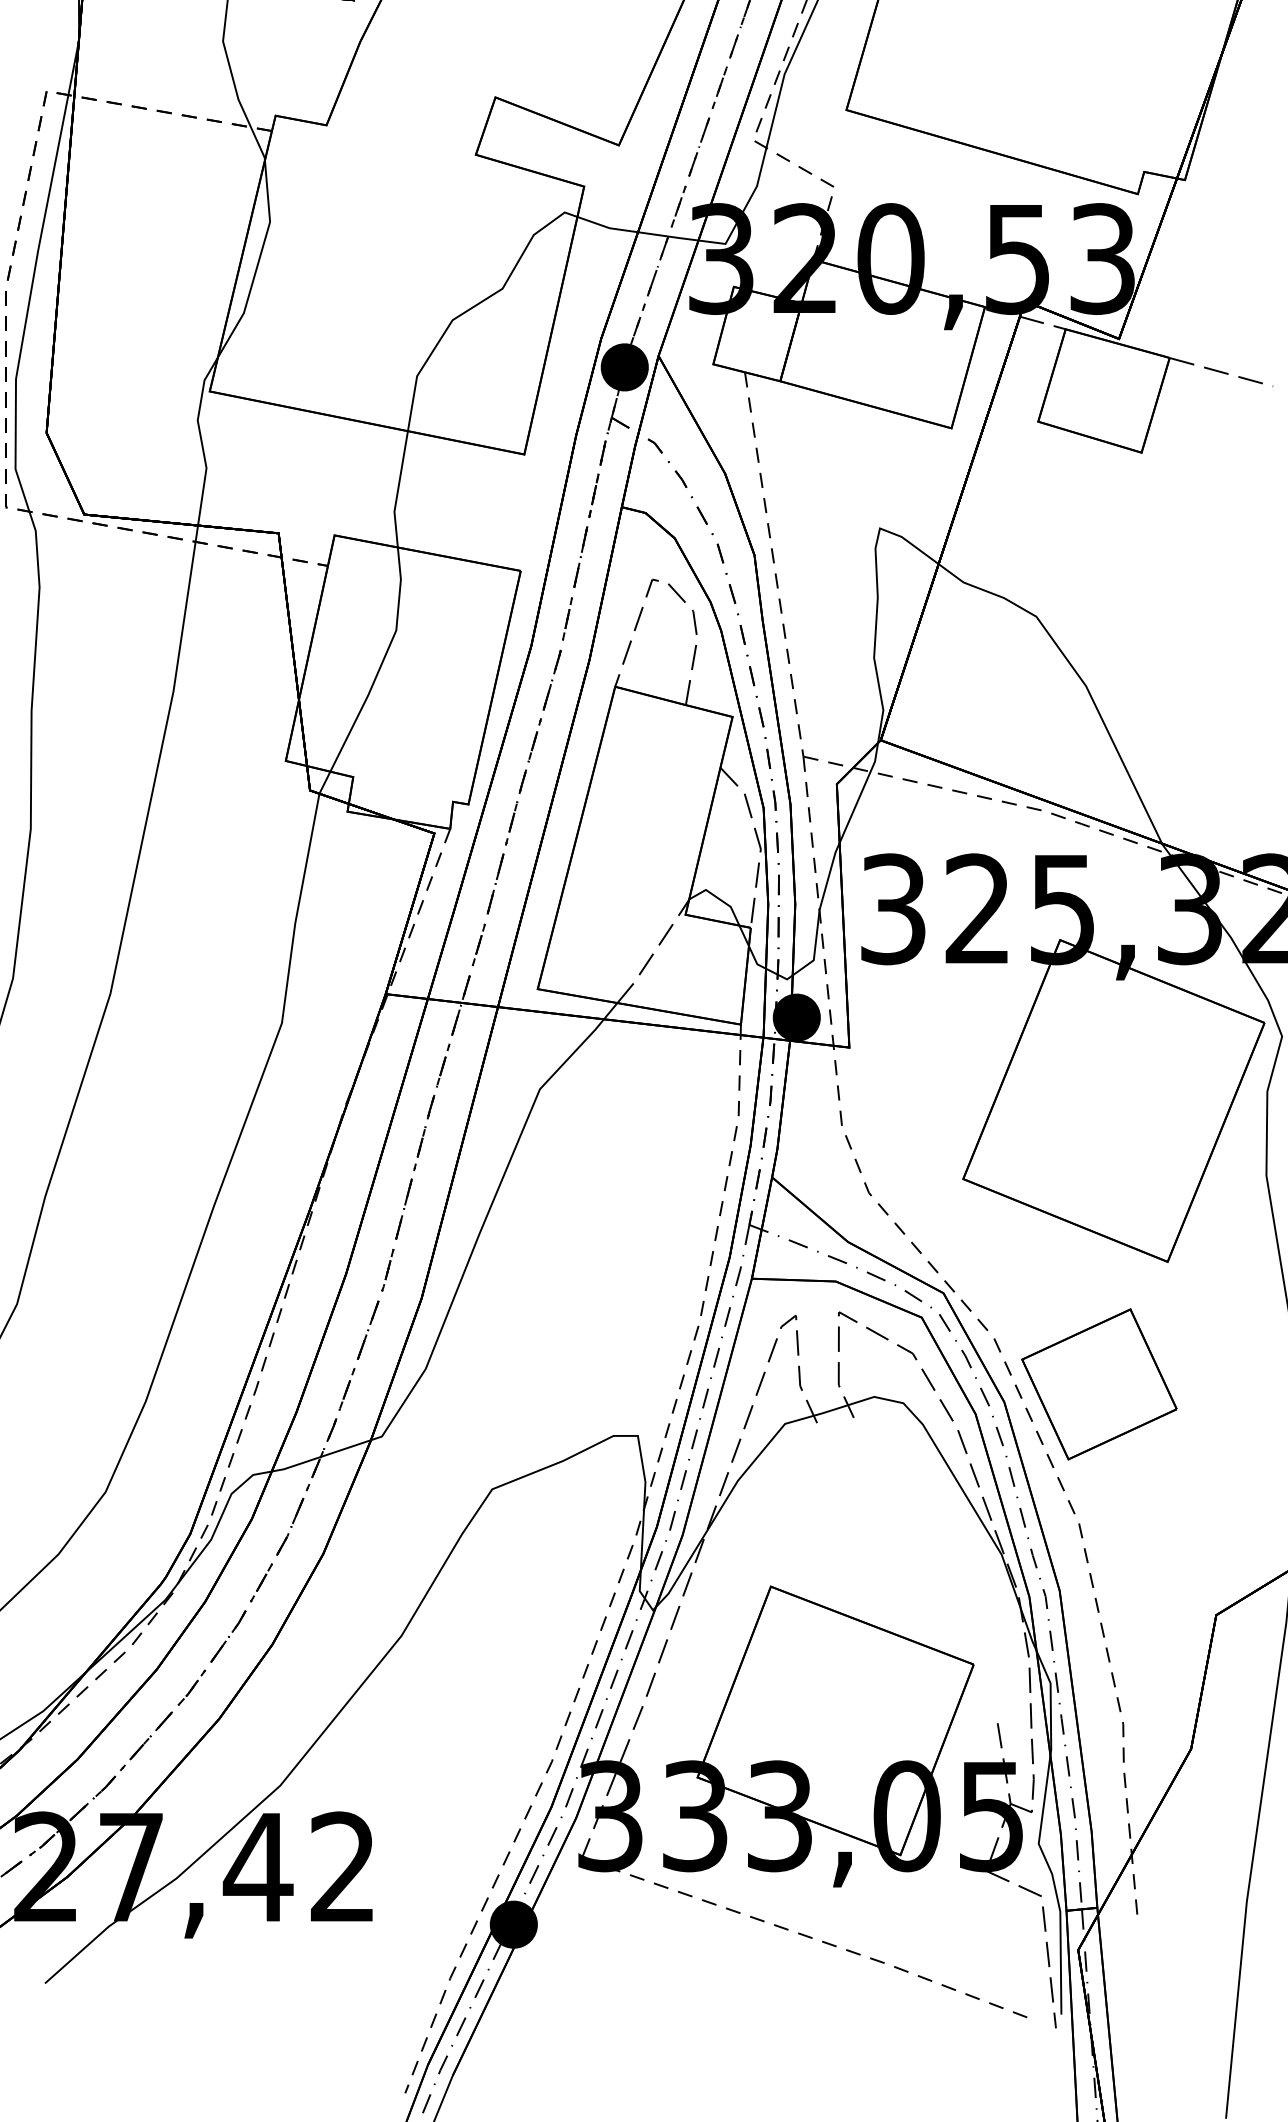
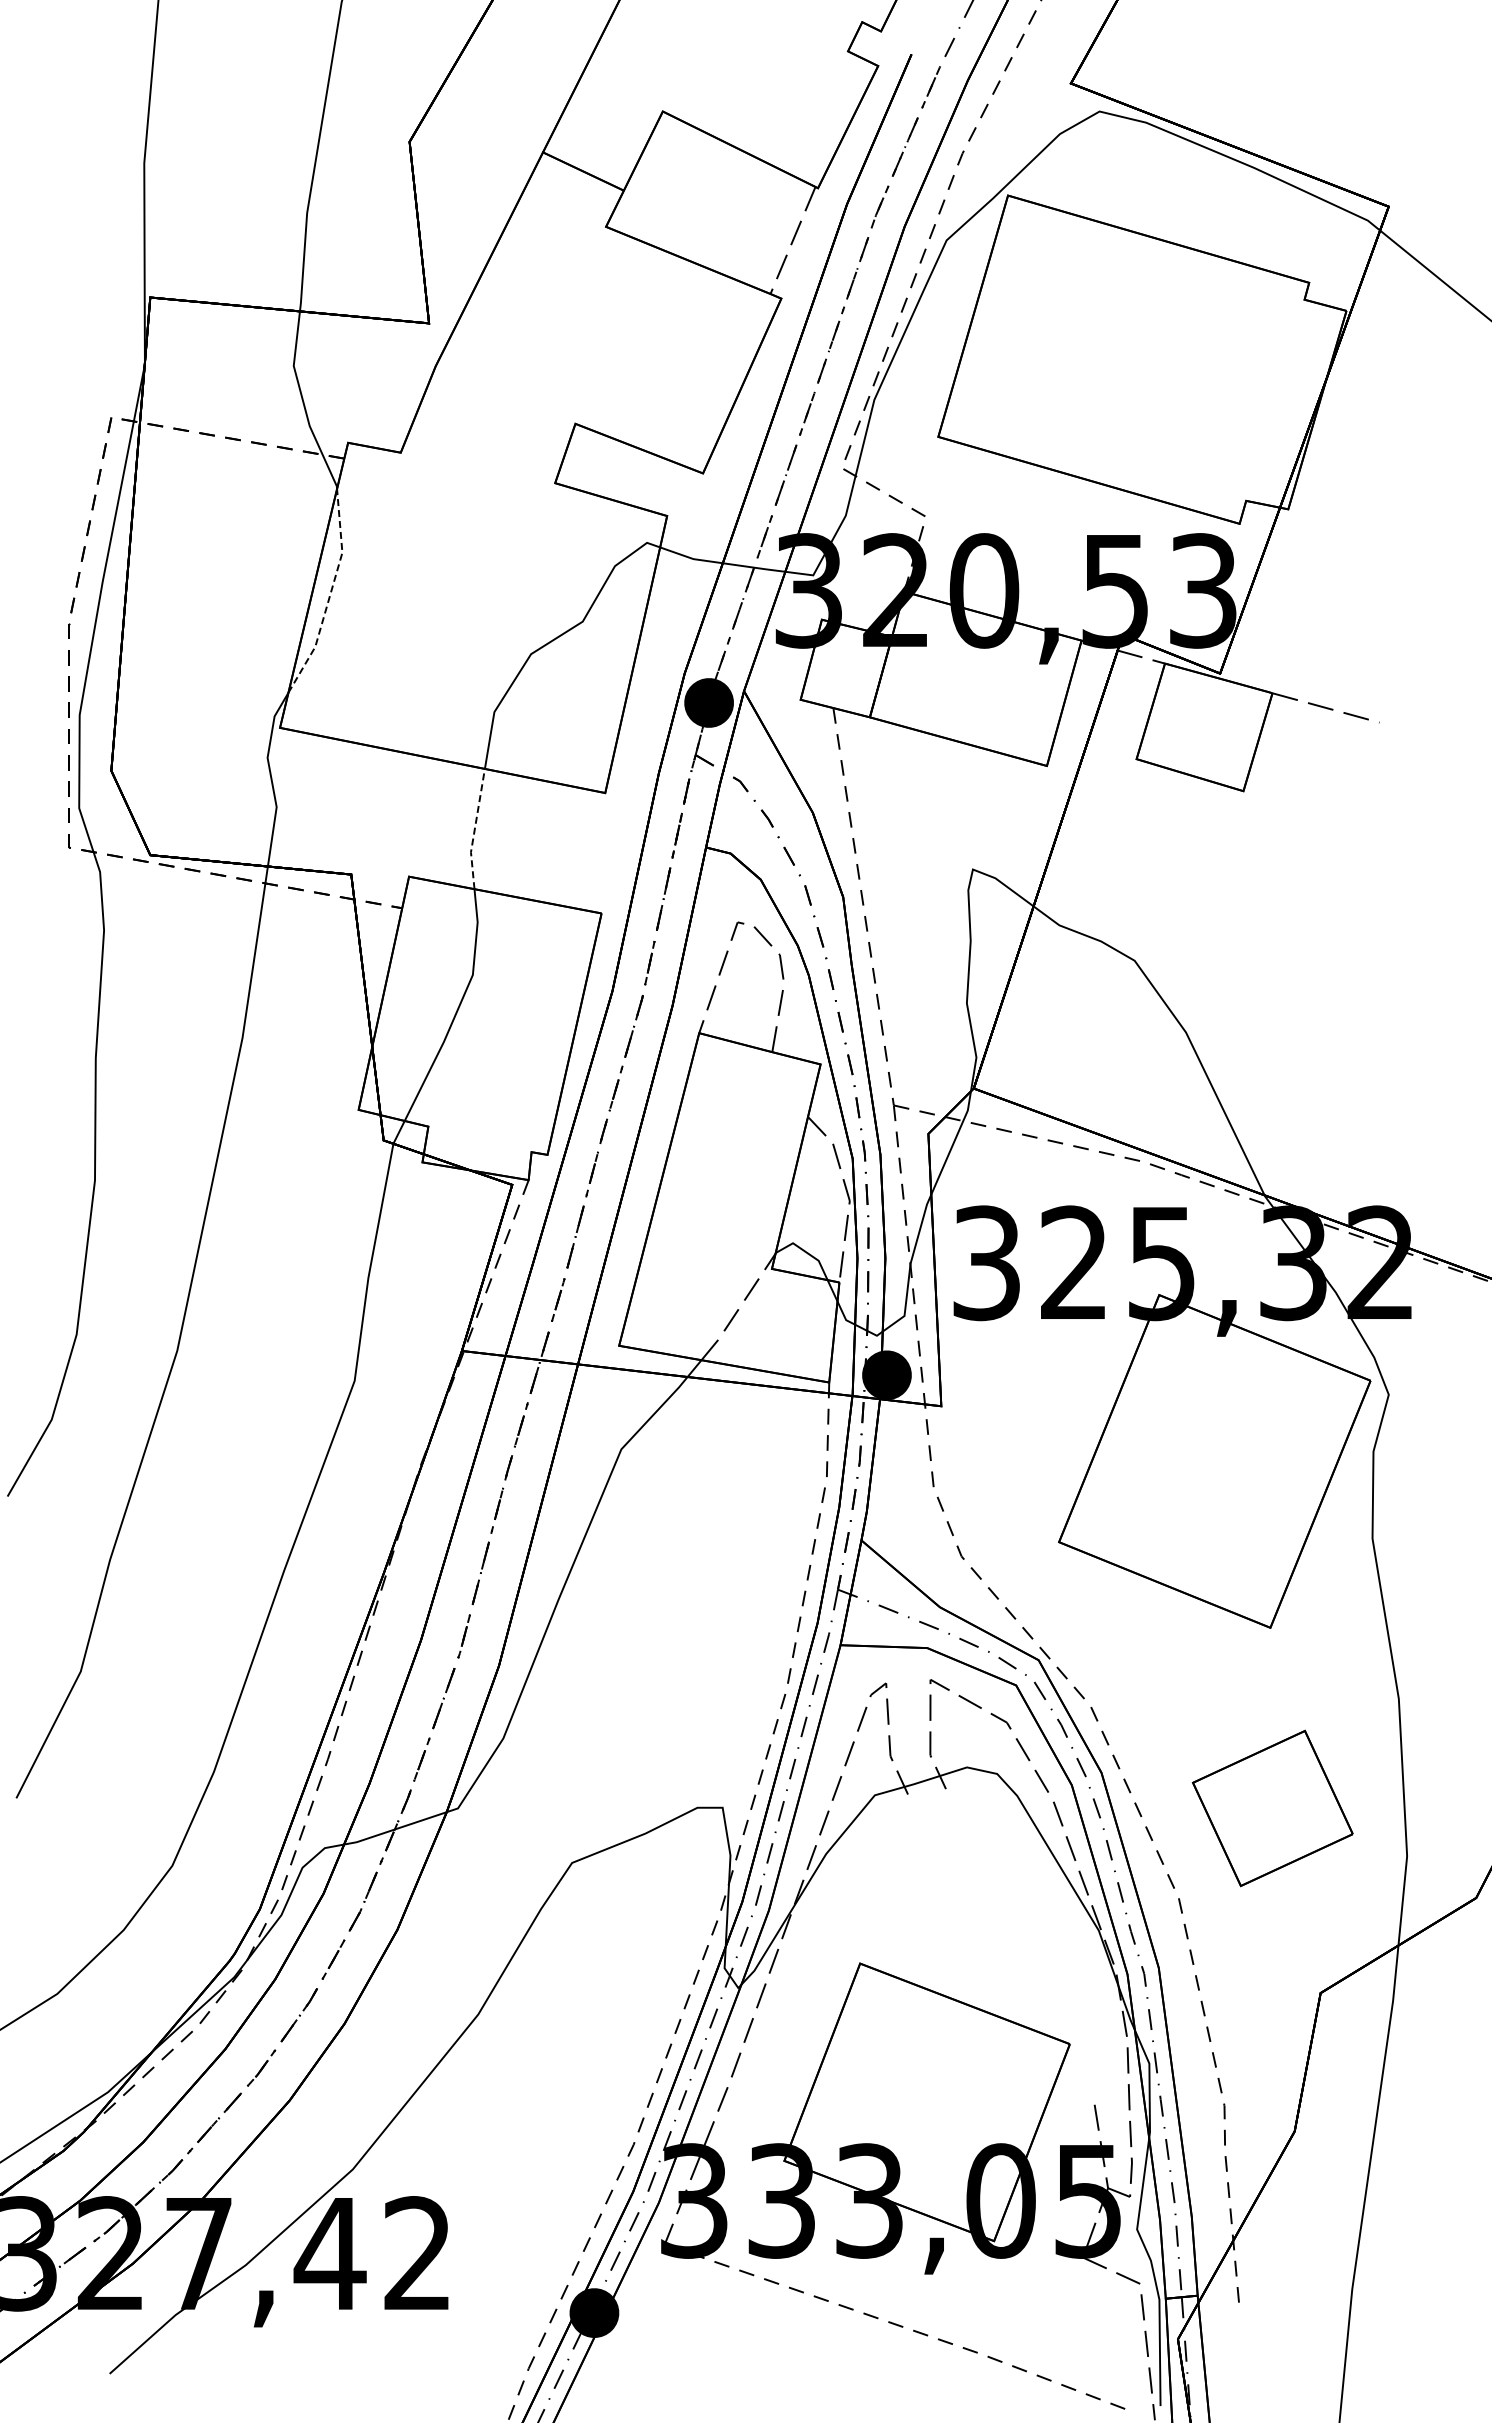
line: (258, 262) -> (330, 594), solid -> dashed
line: (397, 489) -> (474, 829), solid -> dashed
part: (1099, 1384) -> (1272, 1808), moved

